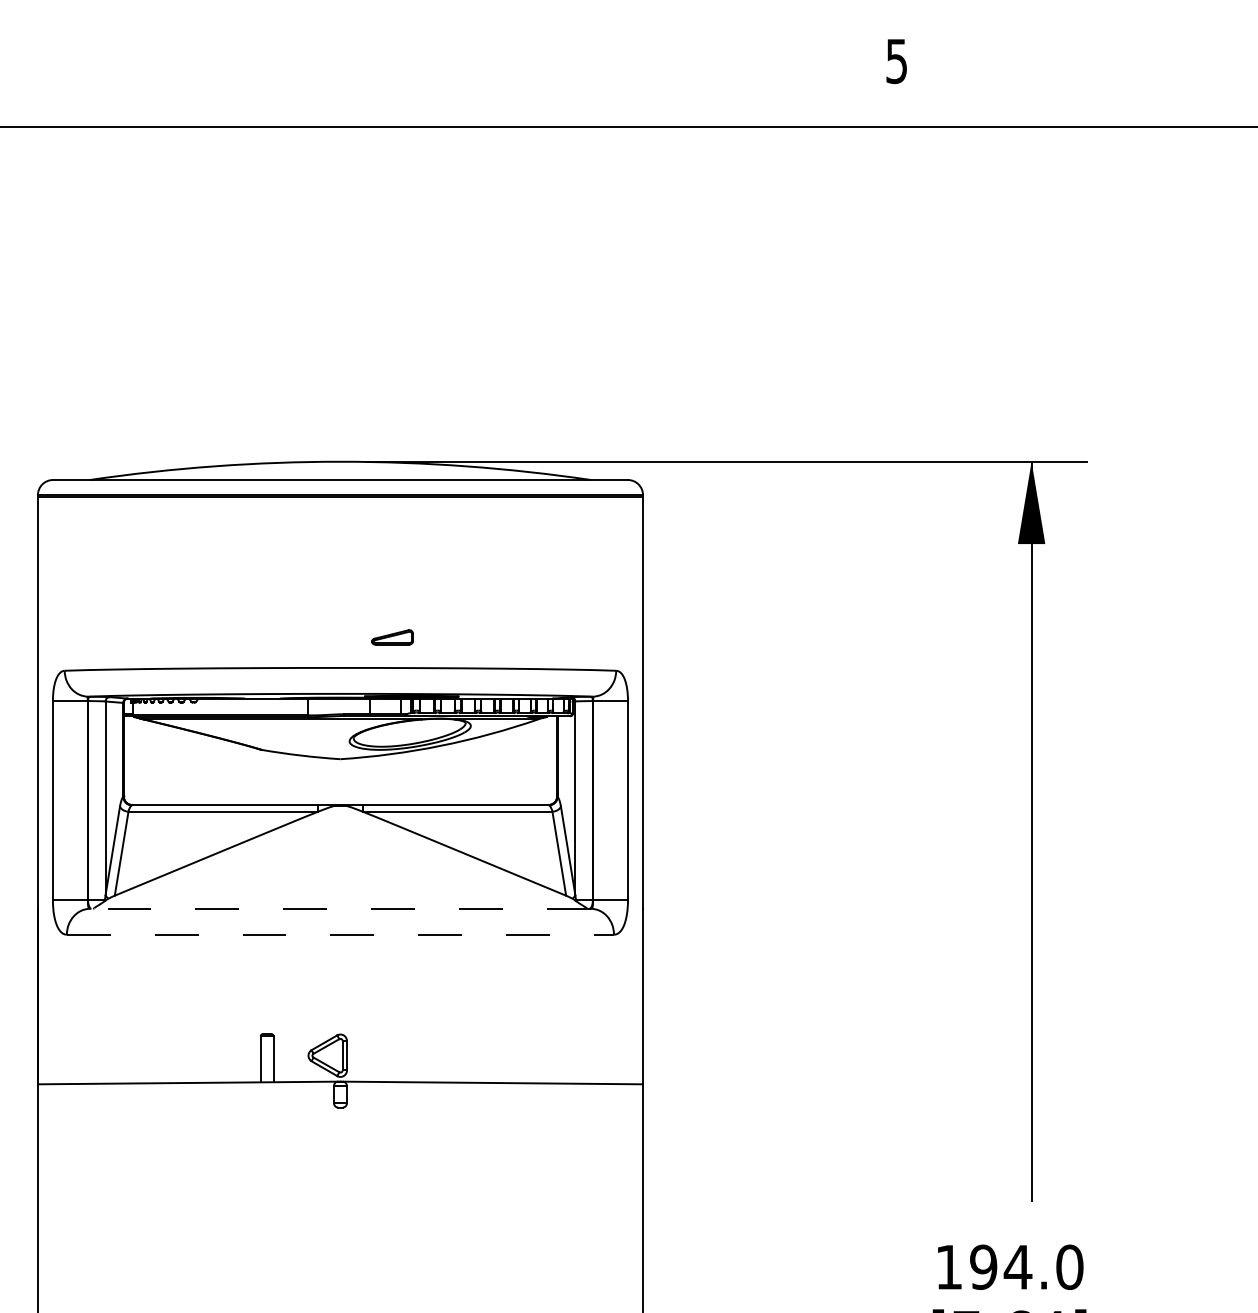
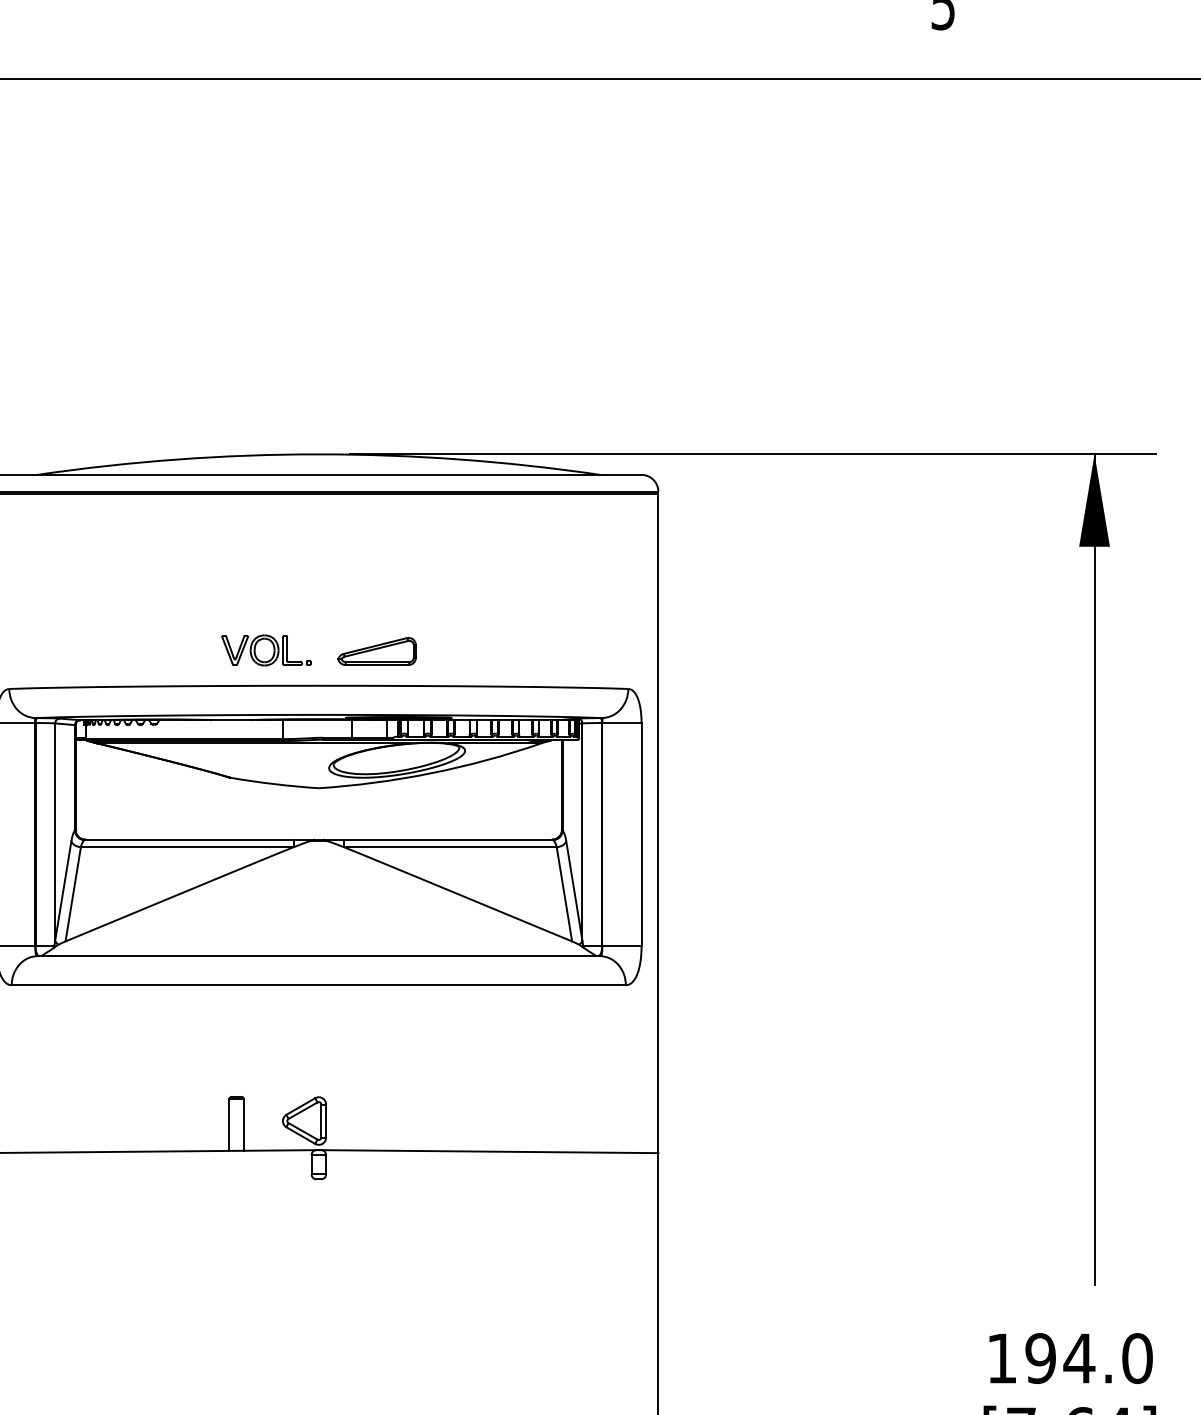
part: (293, 636) -> (266, 650), added
part: (392, 637) -> (377, 651), size x1.67
line: (339, 908) -> (317, 955), dashed -> solid
line: (340, 934) -> (318, 984), dashed -> solid

